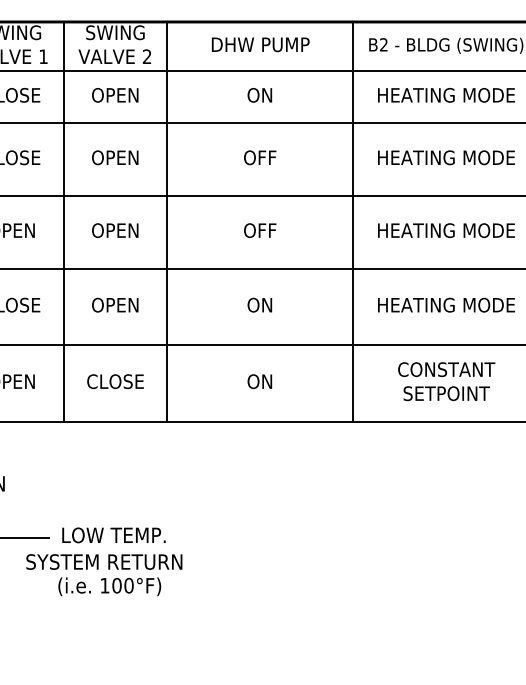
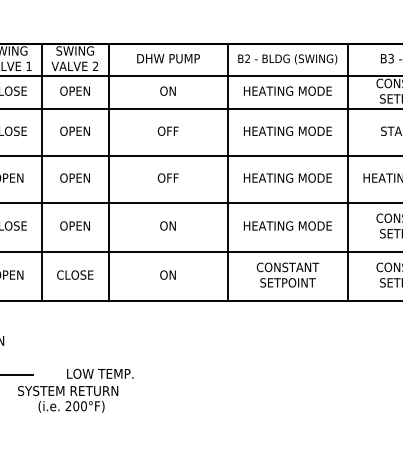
text: (114, 534) -> (100, 373), moved
text: (103, 584) -> (67, 405), 100°F) -> 200°F)

